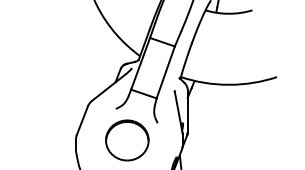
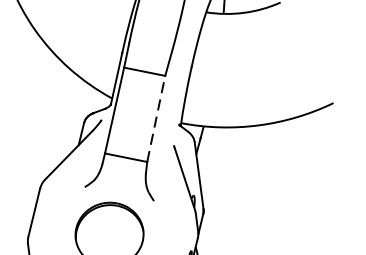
line: (165, 72) -> (155, 119), solid -> dashed

